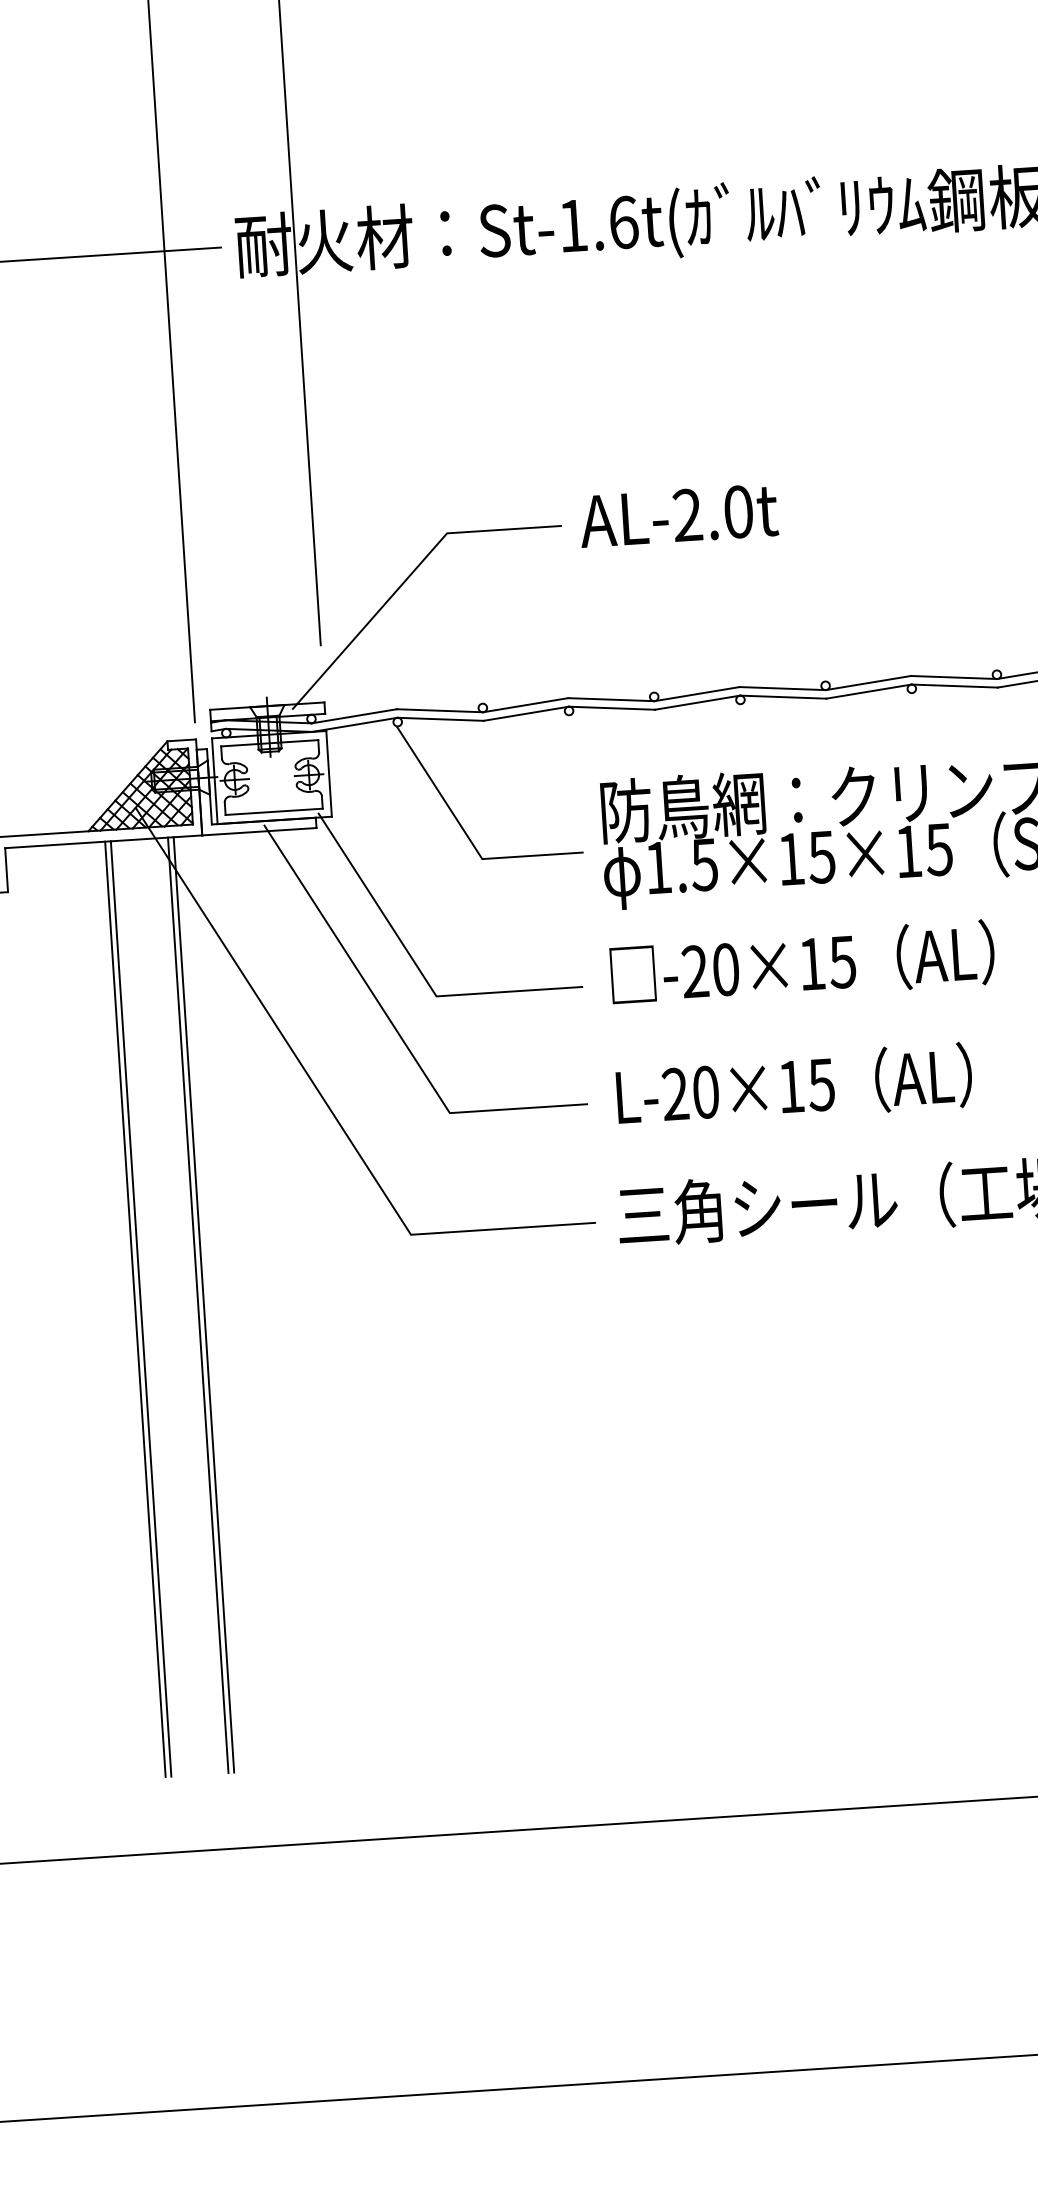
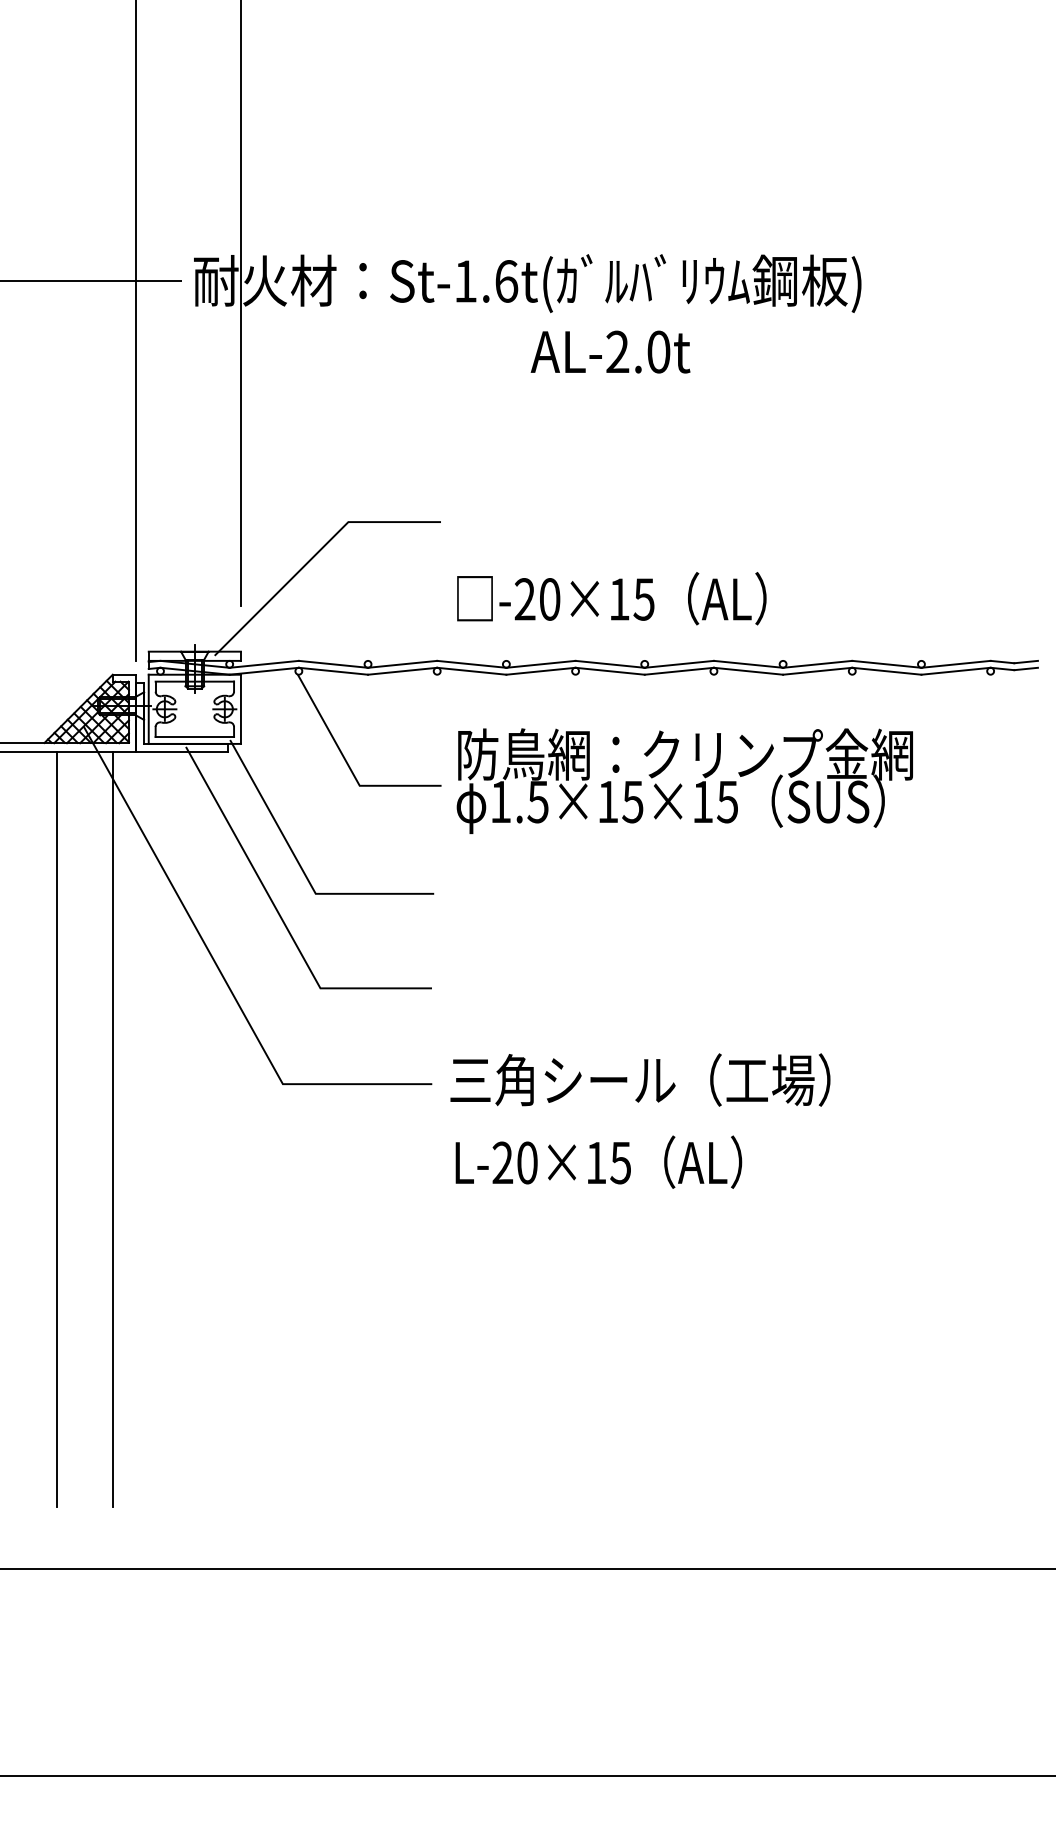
text: (678, 515) -> (610, 351), moved
text: (802, 963) -> (611, 598), moved
text: (793, 1084) -> (598, 1161), moved
line: (198, 1304) -> (108, 1129), removed
line: (141, 1308) -> (62, 1129), removed

